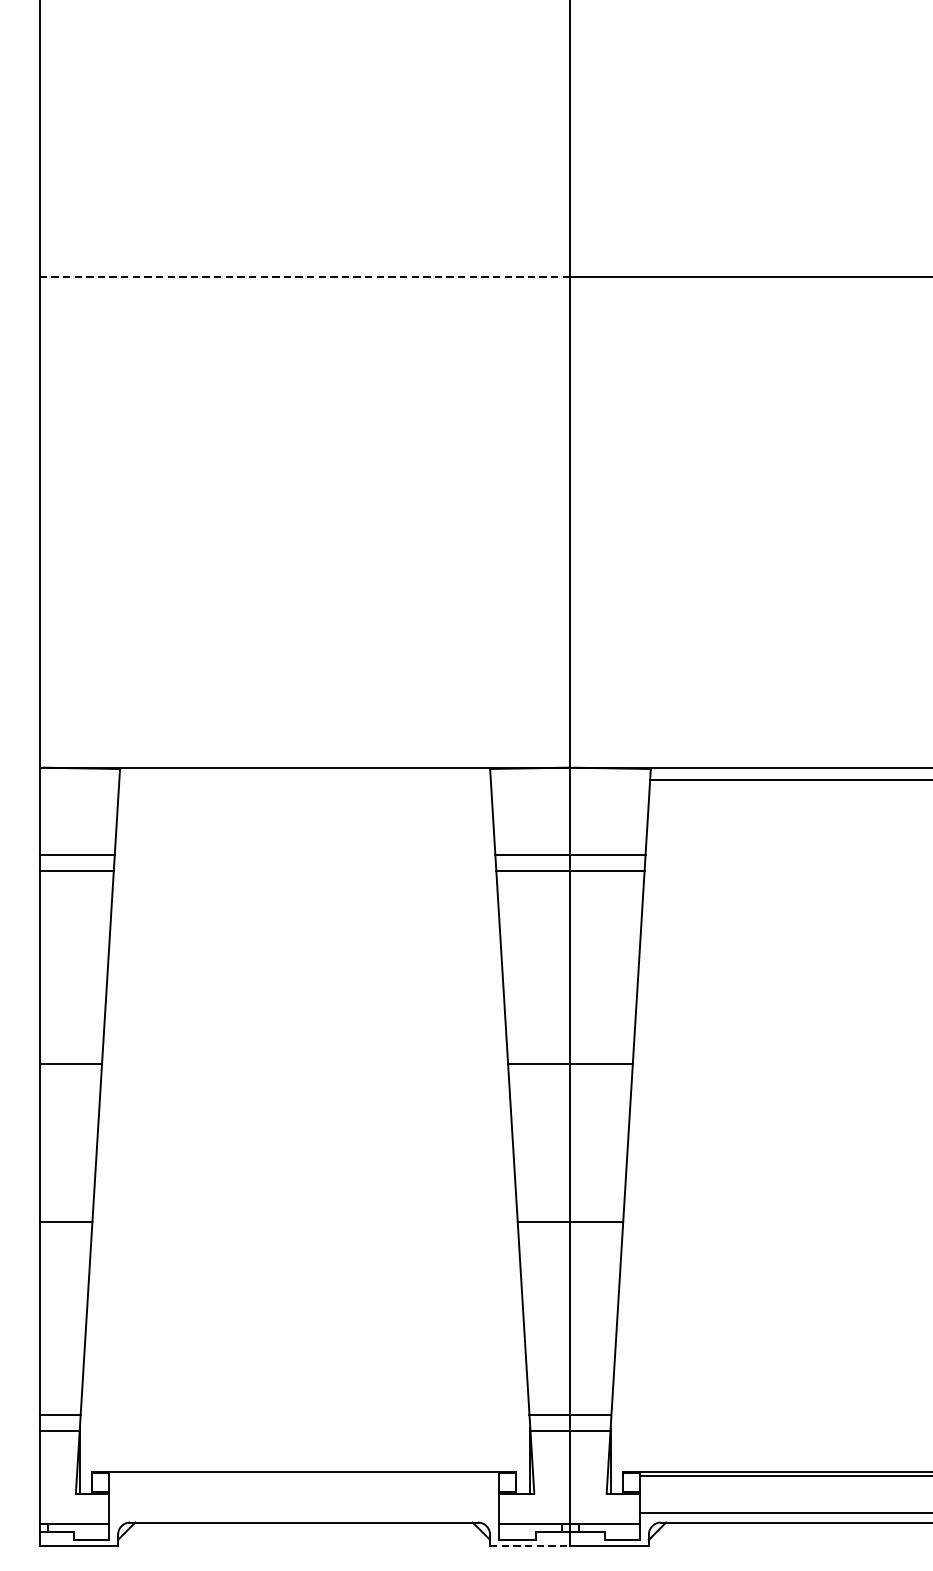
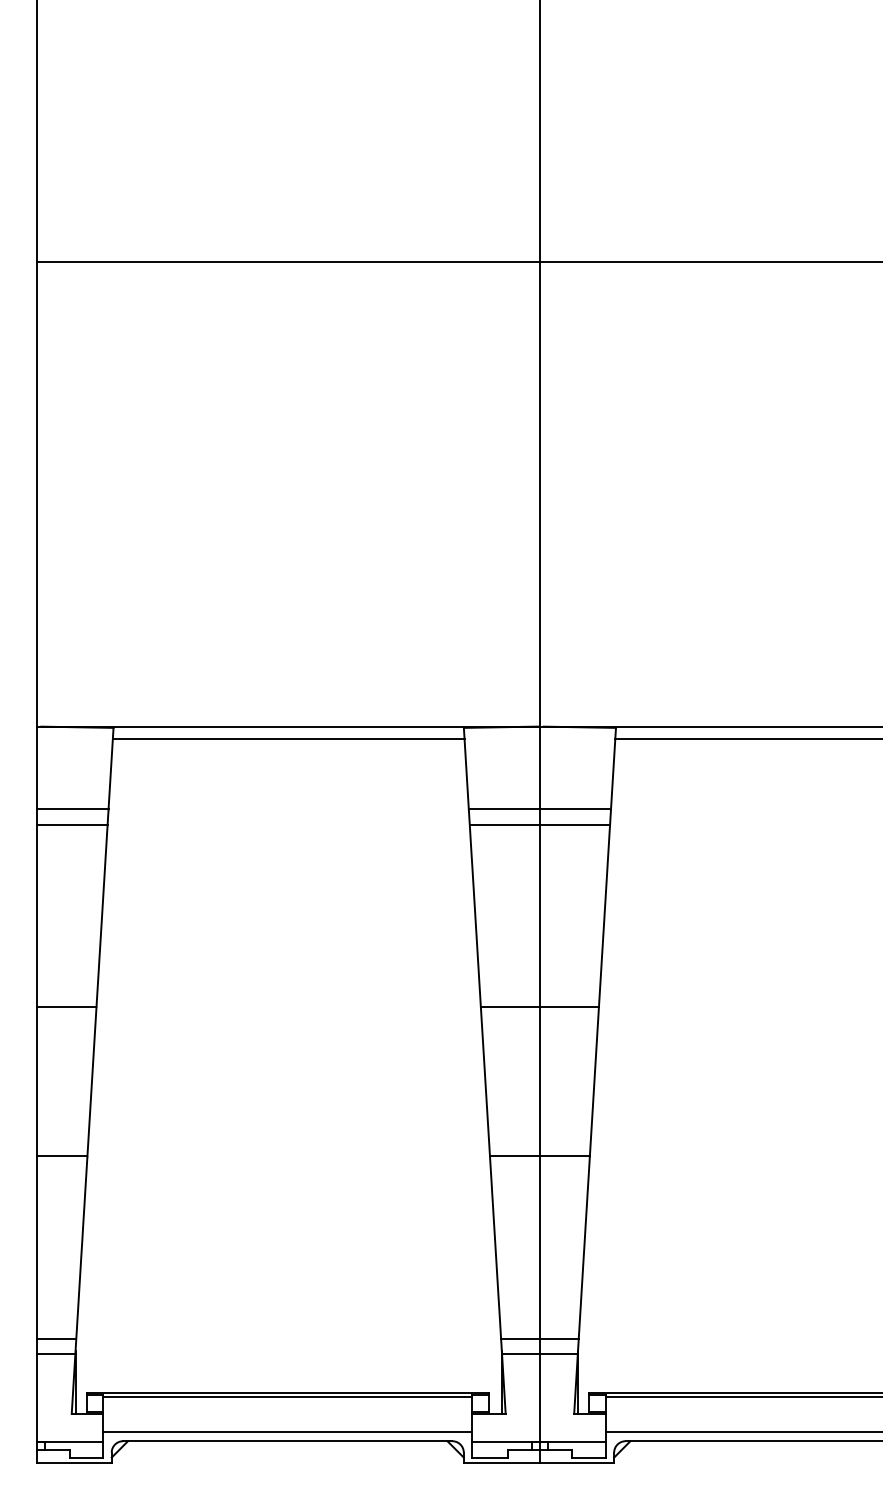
line: (305, 277) -> (289, 262), dashed -> solid
line: (304, 780) -> (288, 738), added
line: (303, 1476) -> (287, 1397), added
line: (303, 1513) -> (287, 1432), added
line: (530, 1546) -> (502, 1463), dashed -> solid

